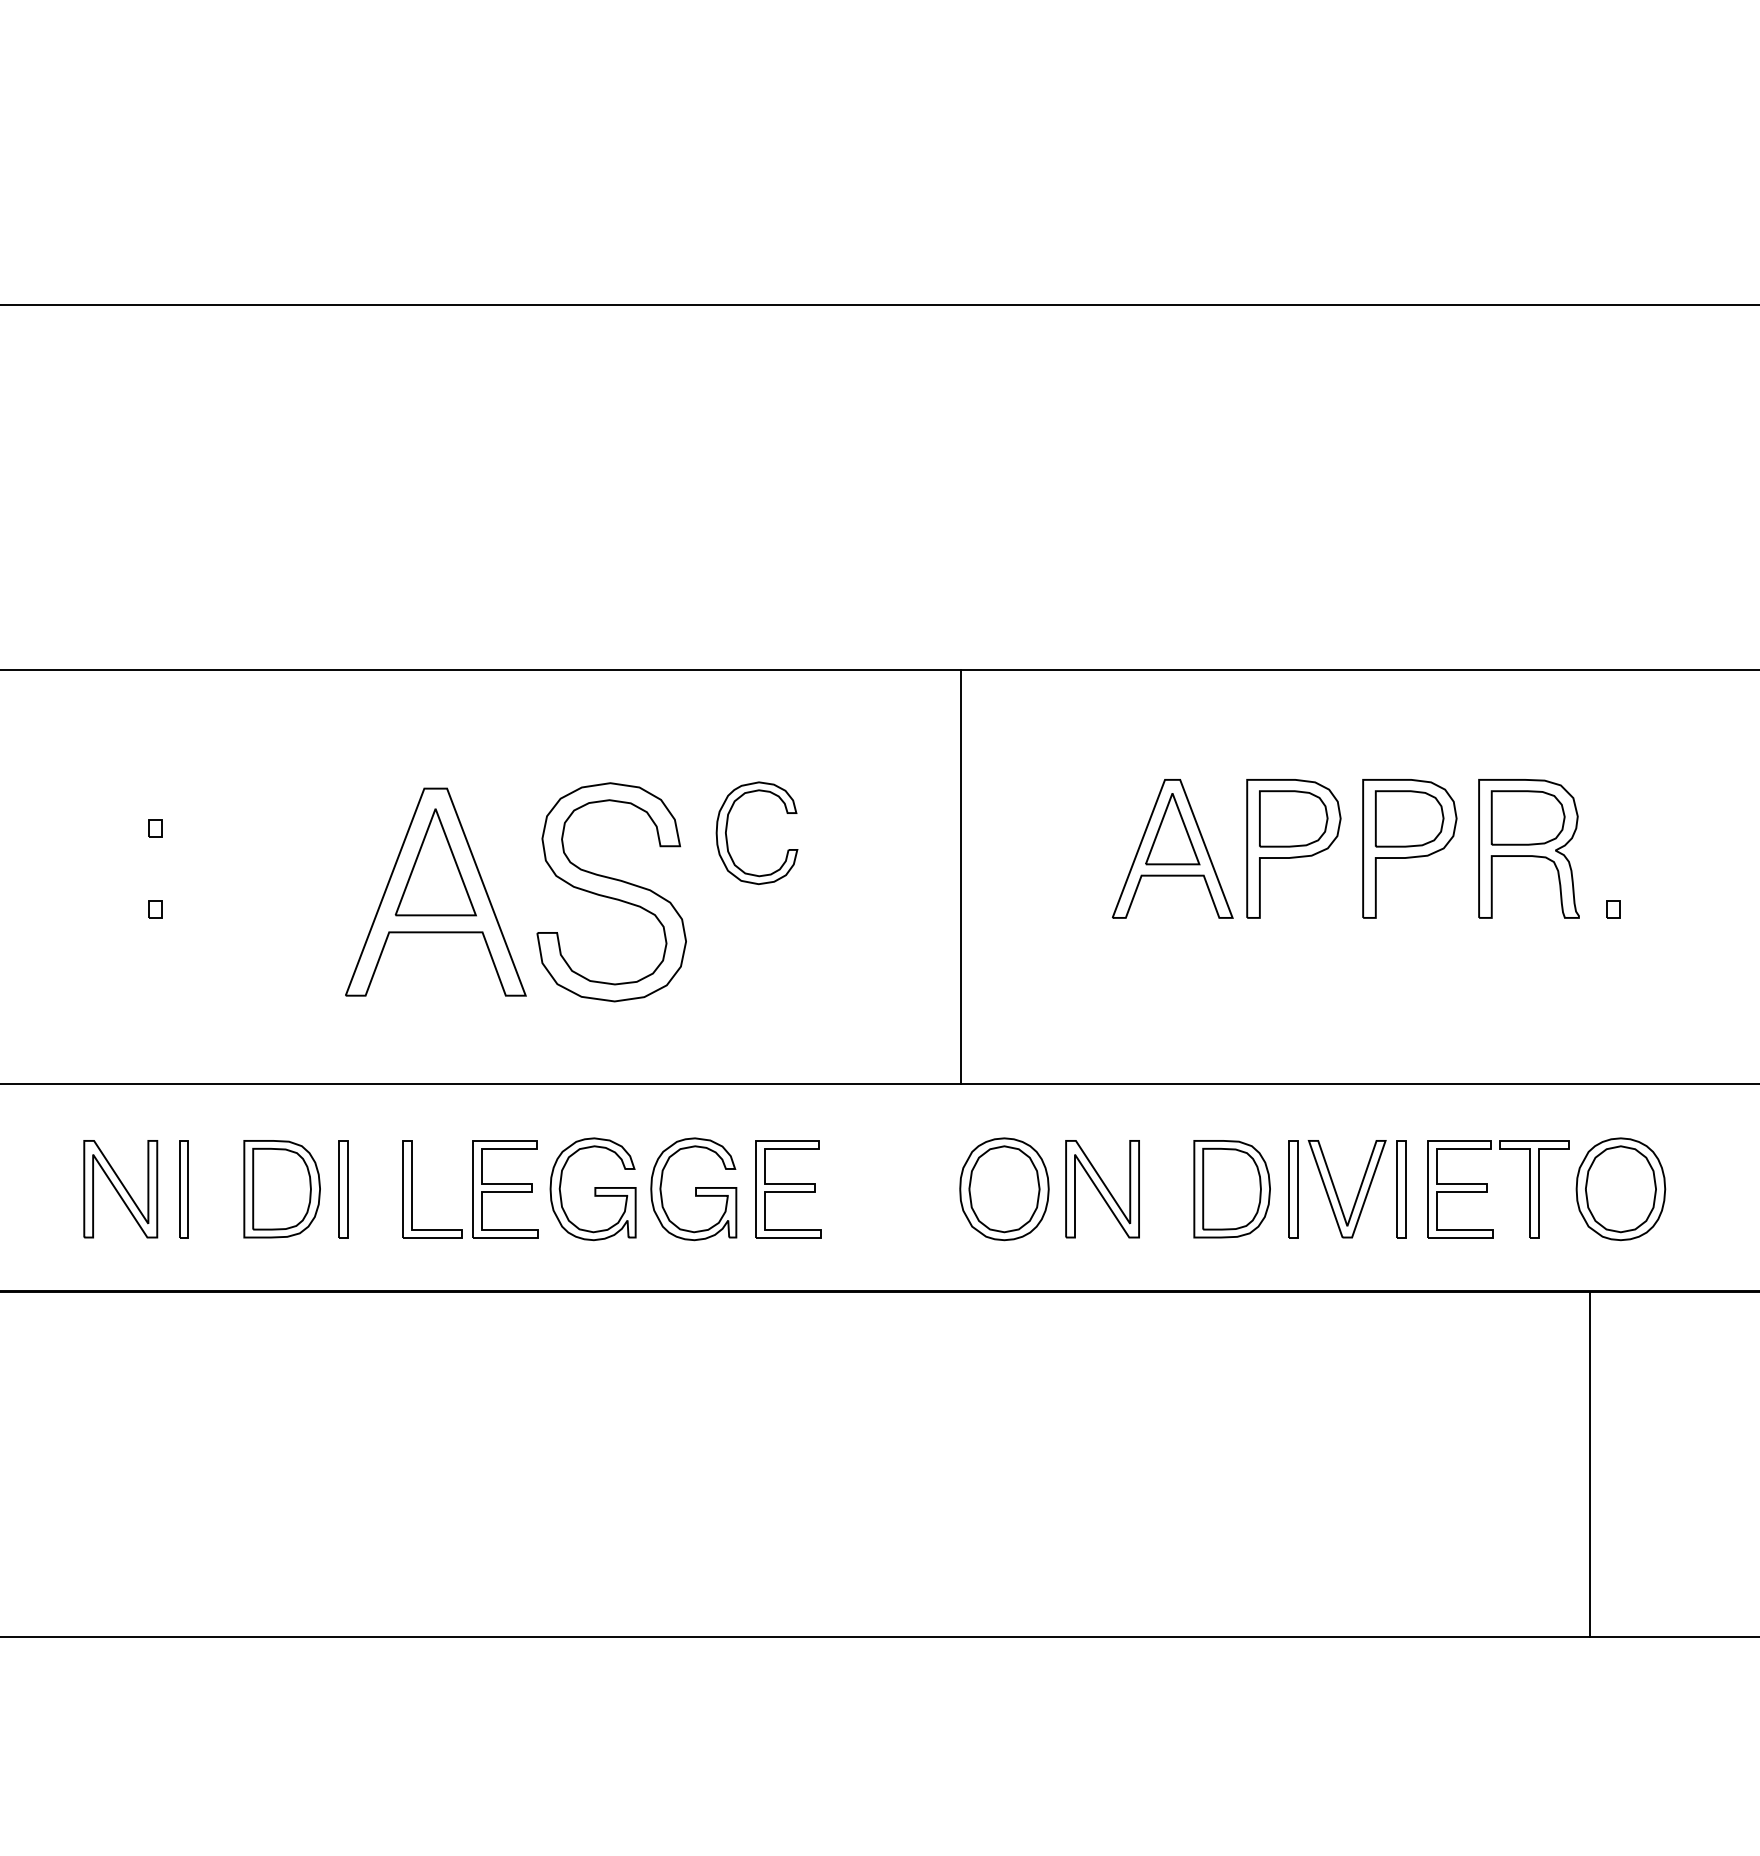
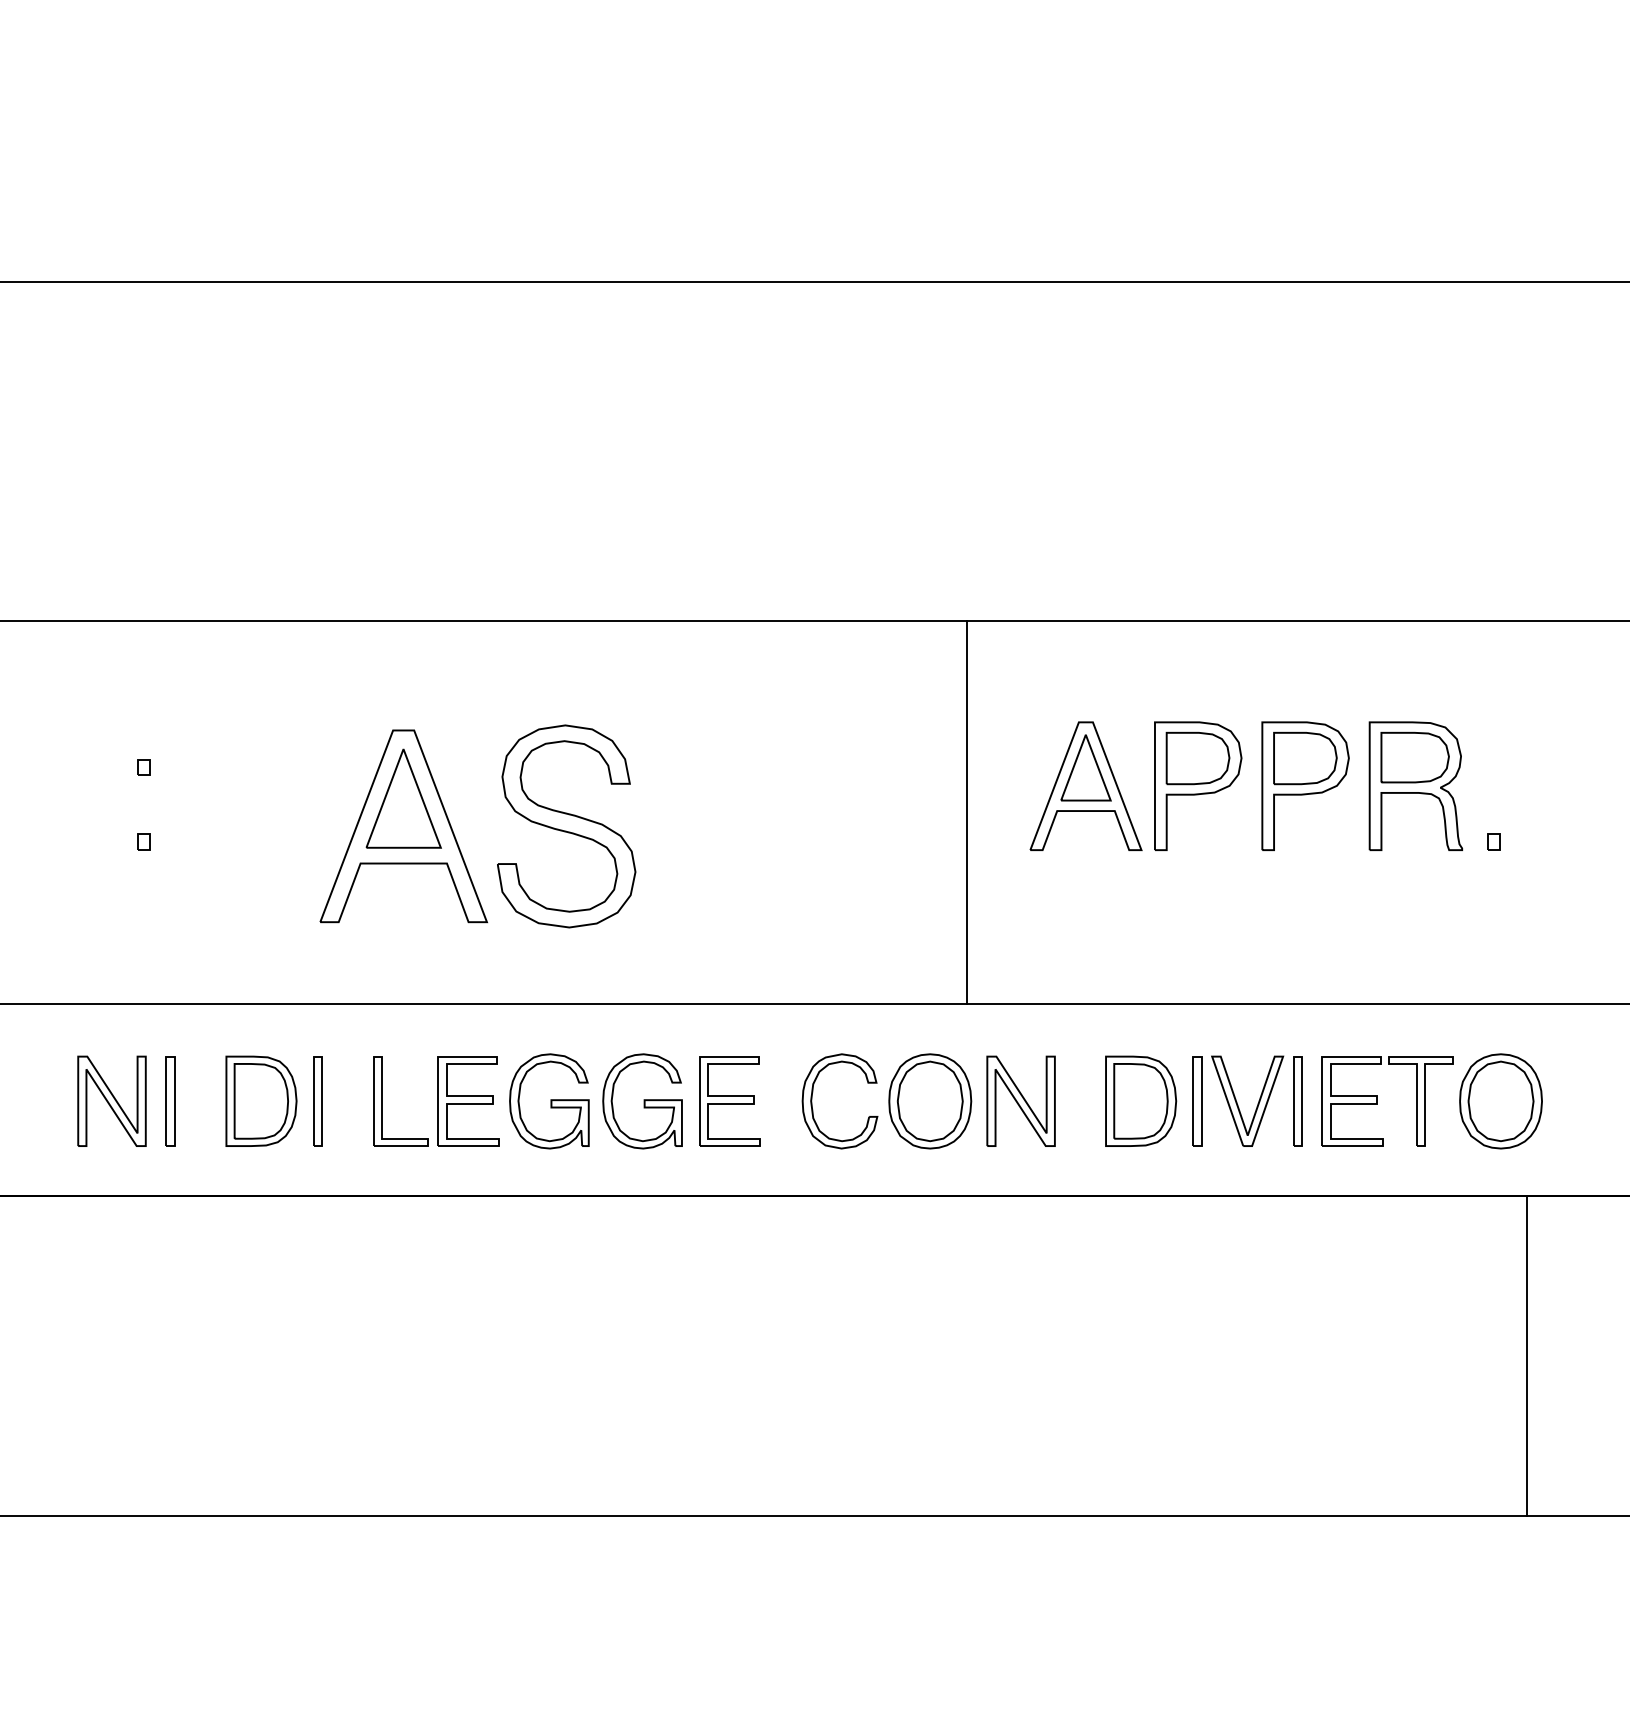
part: (727, 836) -> (812, 1104), moved
line: (960, 877) -> (967, 812), moved
line: (1590, 1463) -> (1526, 1355), moved

